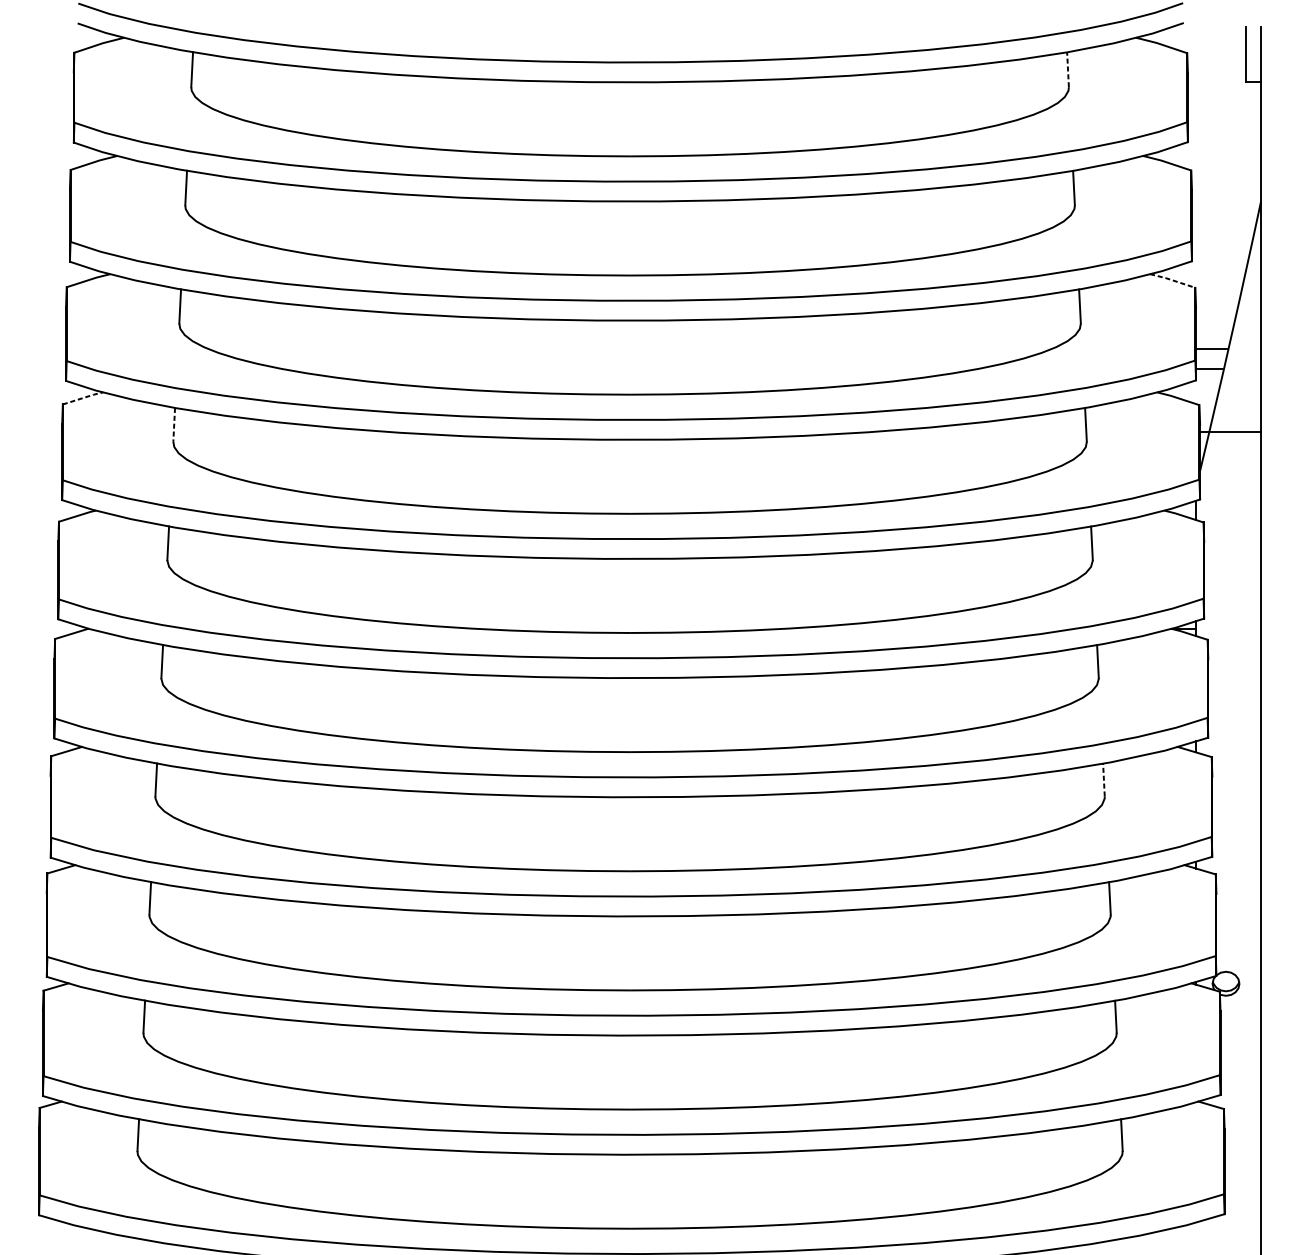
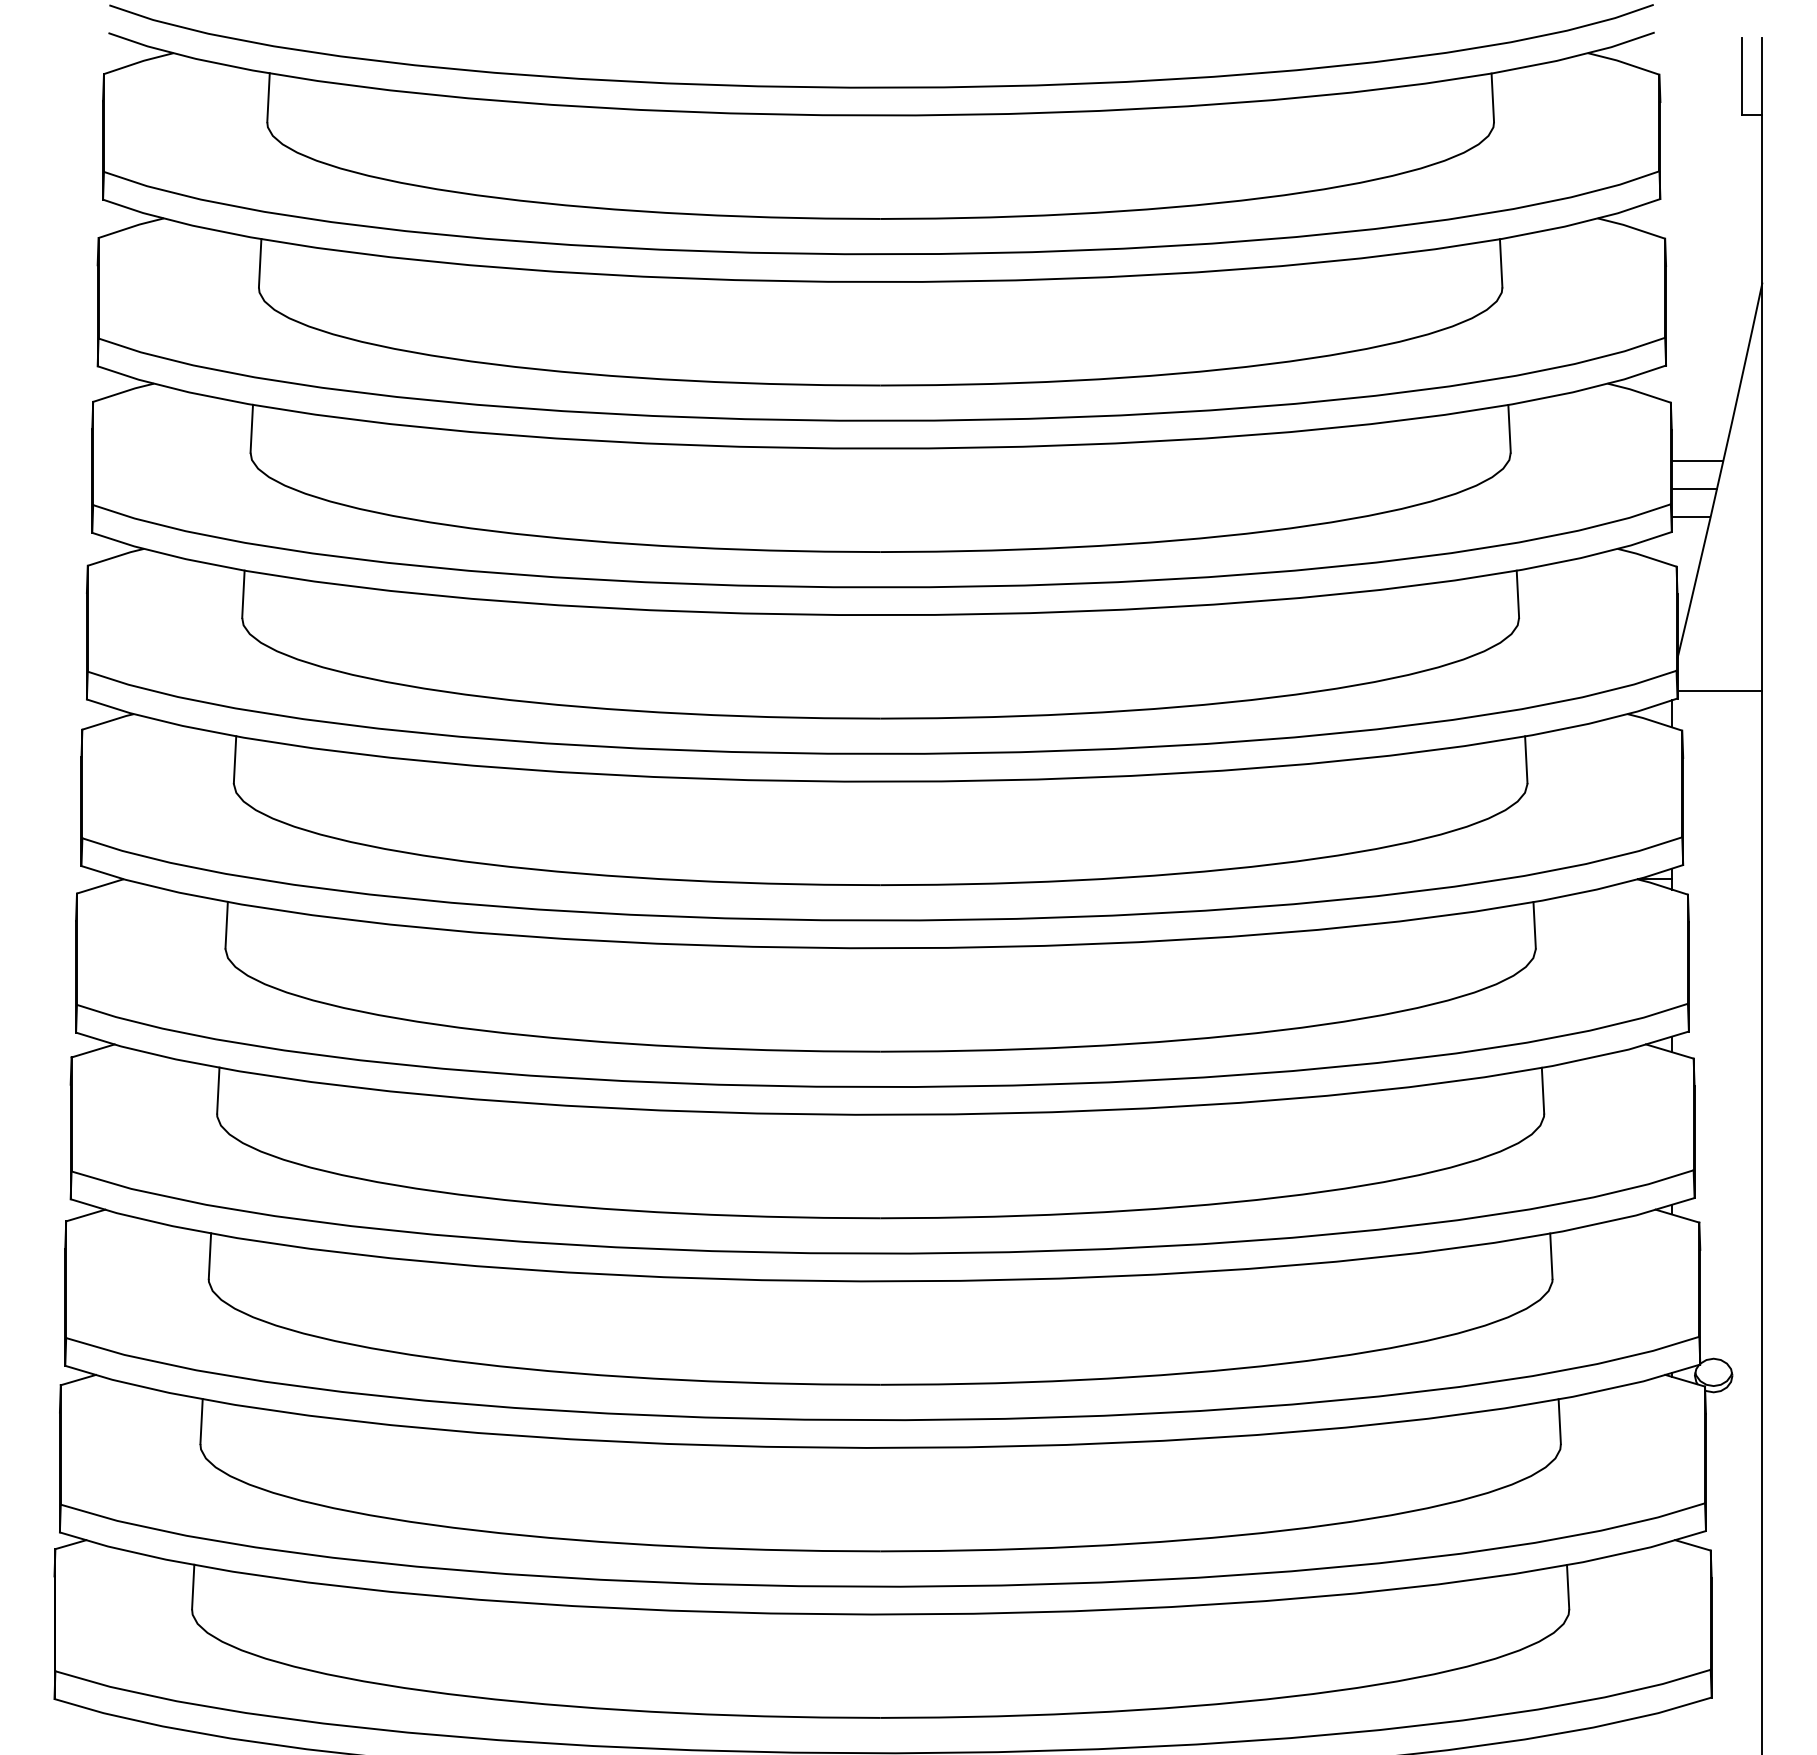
line: (1067, 69) -> (1492, 97), dashed -> solid
line: (1172, 280) -> (1639, 392), dashed -> solid
line: (1214, 329) -> (1697, 460), added
line: (83, 397) -> (116, 556), dashed -> solid
line: (174, 425) -> (243, 594), dashed -> solid
line: (1230, 432) -> (1719, 690), moved
line: (1104, 779) -> (1543, 1090), dashed -> solid

